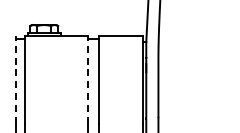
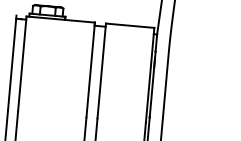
line: (15, 80) -> (11, 63), dashed -> solid
line: (88, 80) -> (90, 70), dashed -> solid

